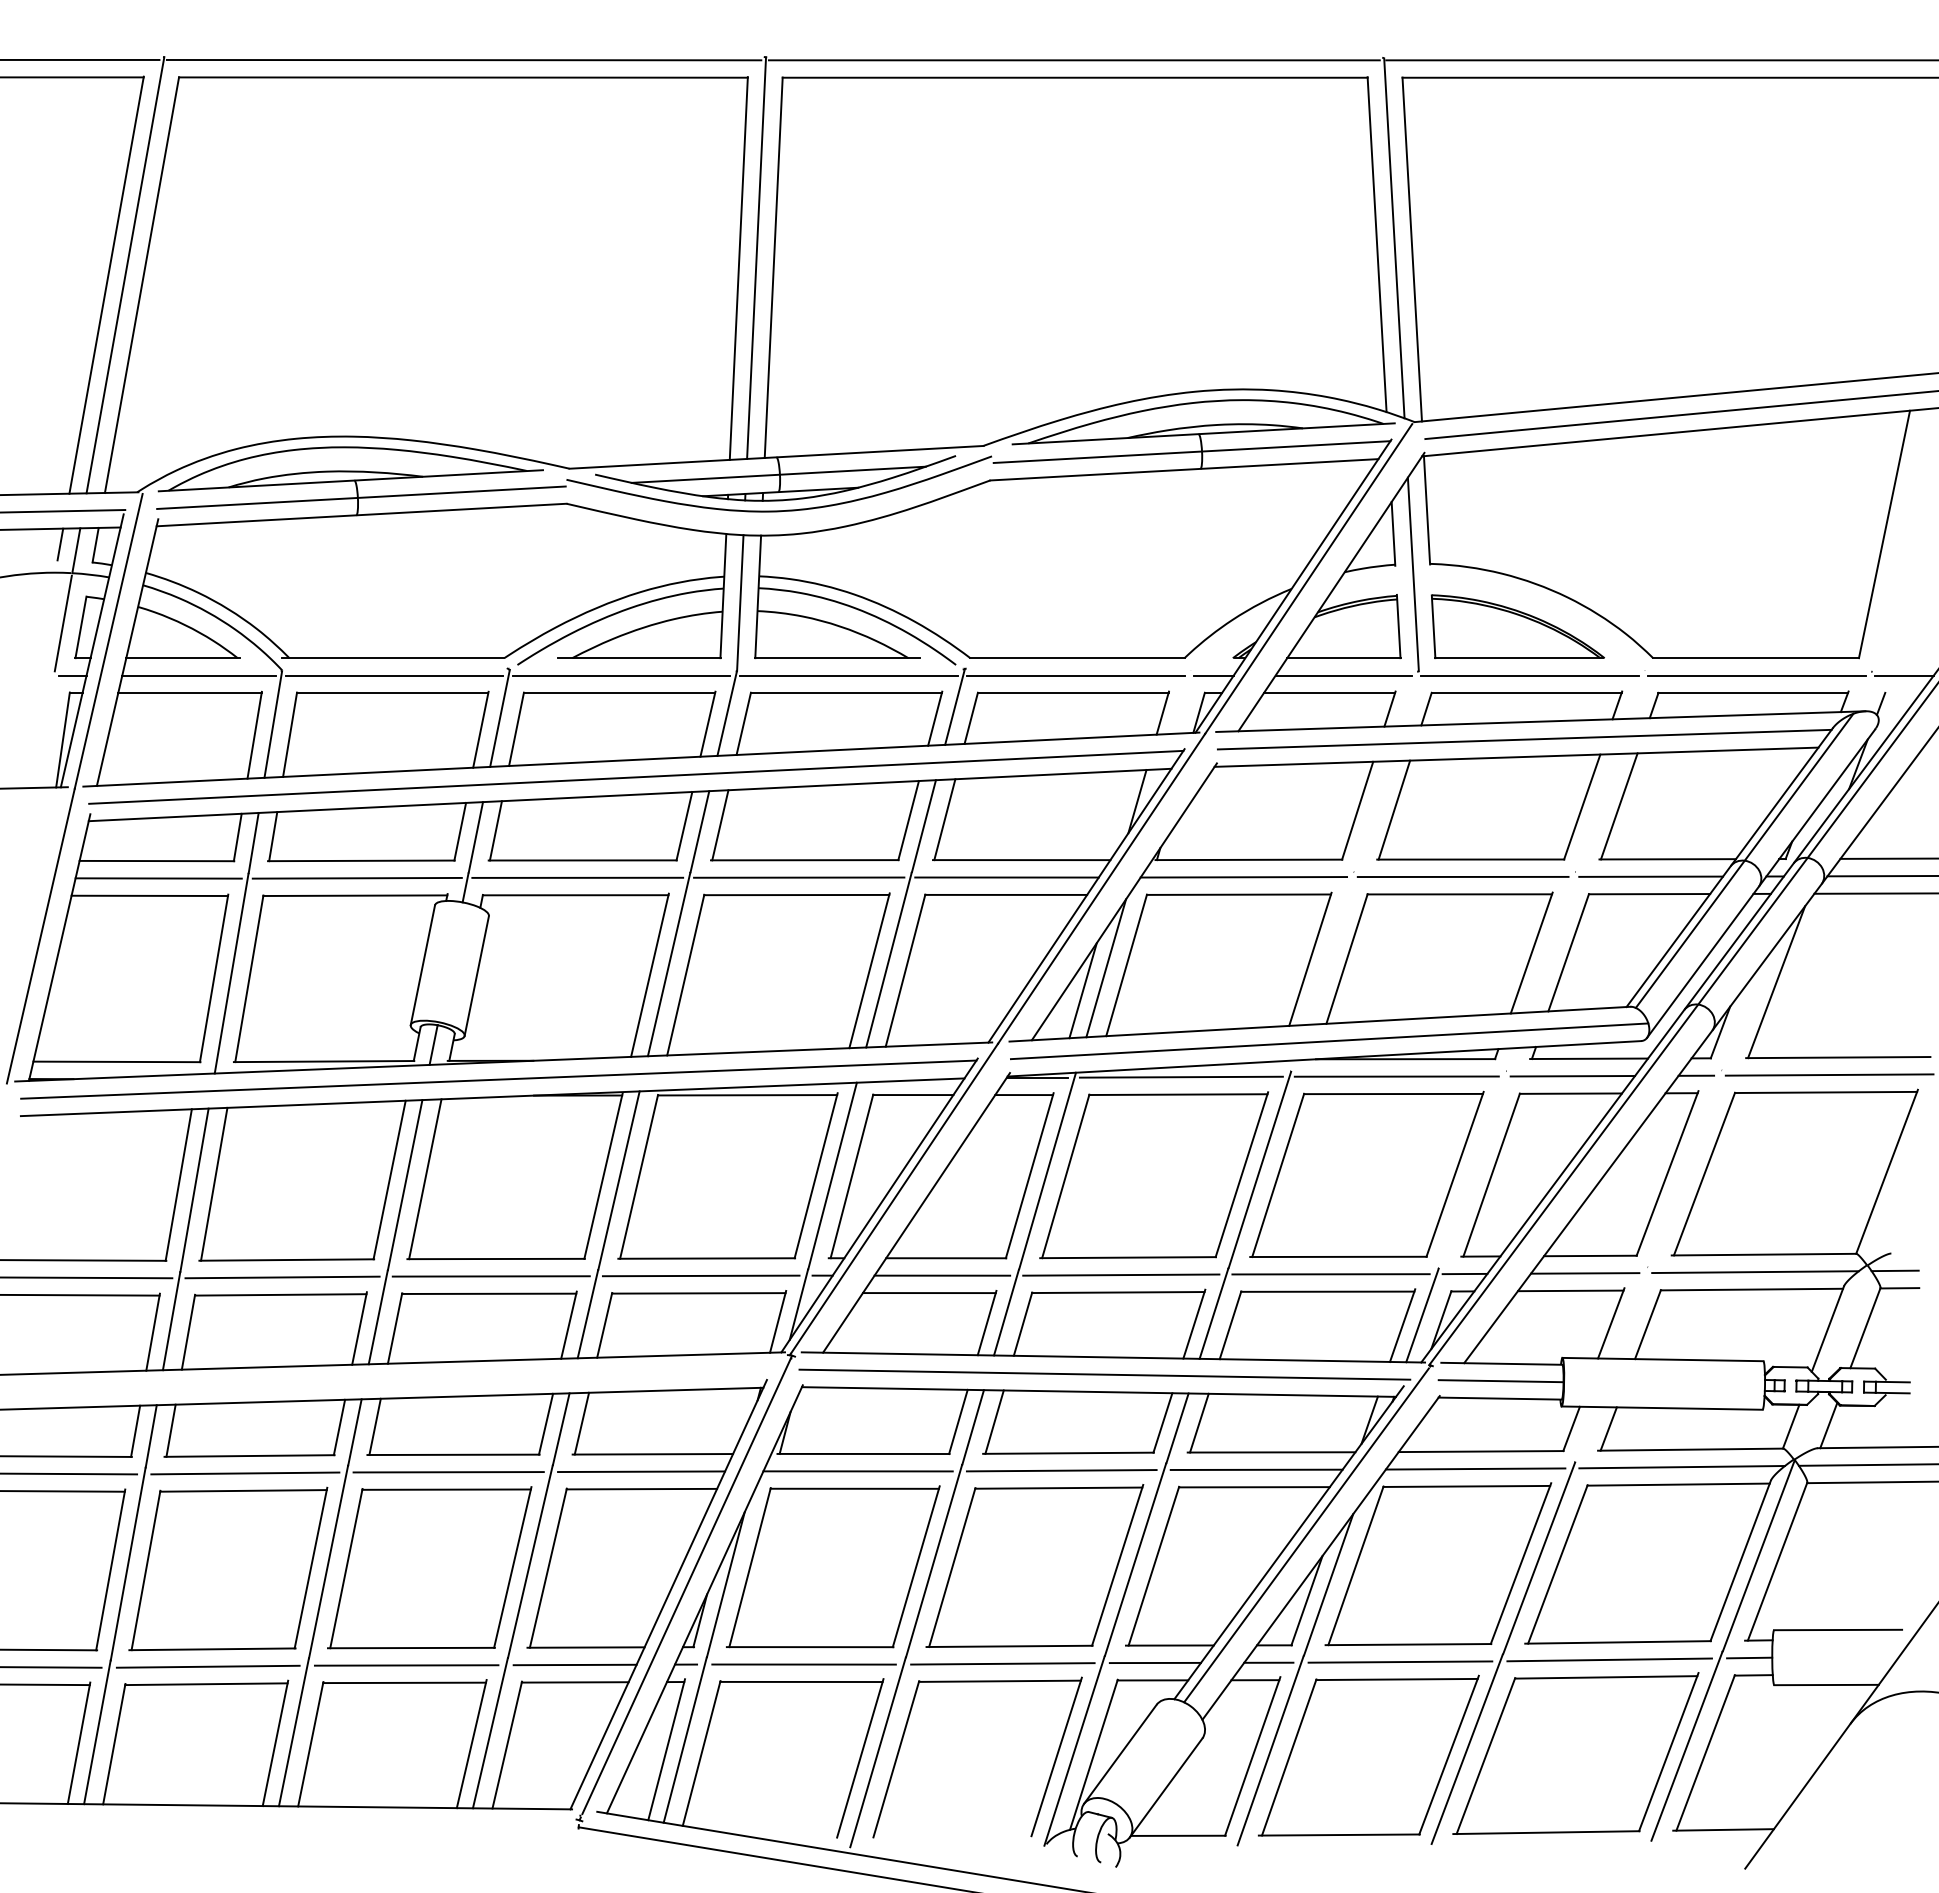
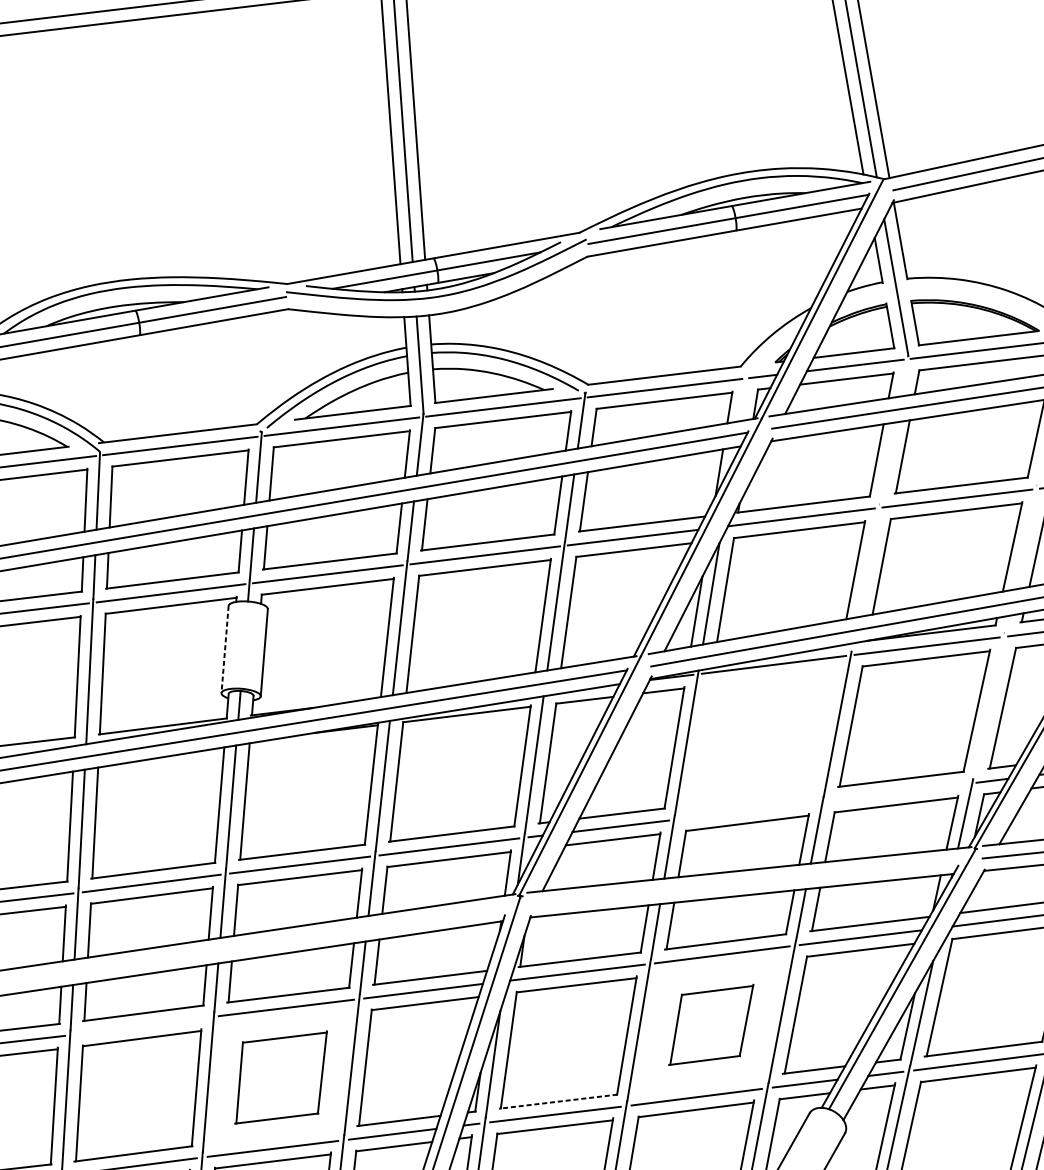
line: (422, 965) -> (224, 649), solid -> dashed
part: (1153, 1175) -> (762, 737), removed
line: (1121, 1274) -> (748, 810), removed
line: (1330, 1274) -> (896, 792), removed
line: (1104, 1374) -> (744, 882), removed
line: (245, 1473) -> (142, 1026), removed
part: (1034, 1565) -> (710, 1024), size x0.6
part: (429, 1567) -> (280, 1077), size x0.7
line: (809, 1647) -> (557, 1101), solid -> dashed

